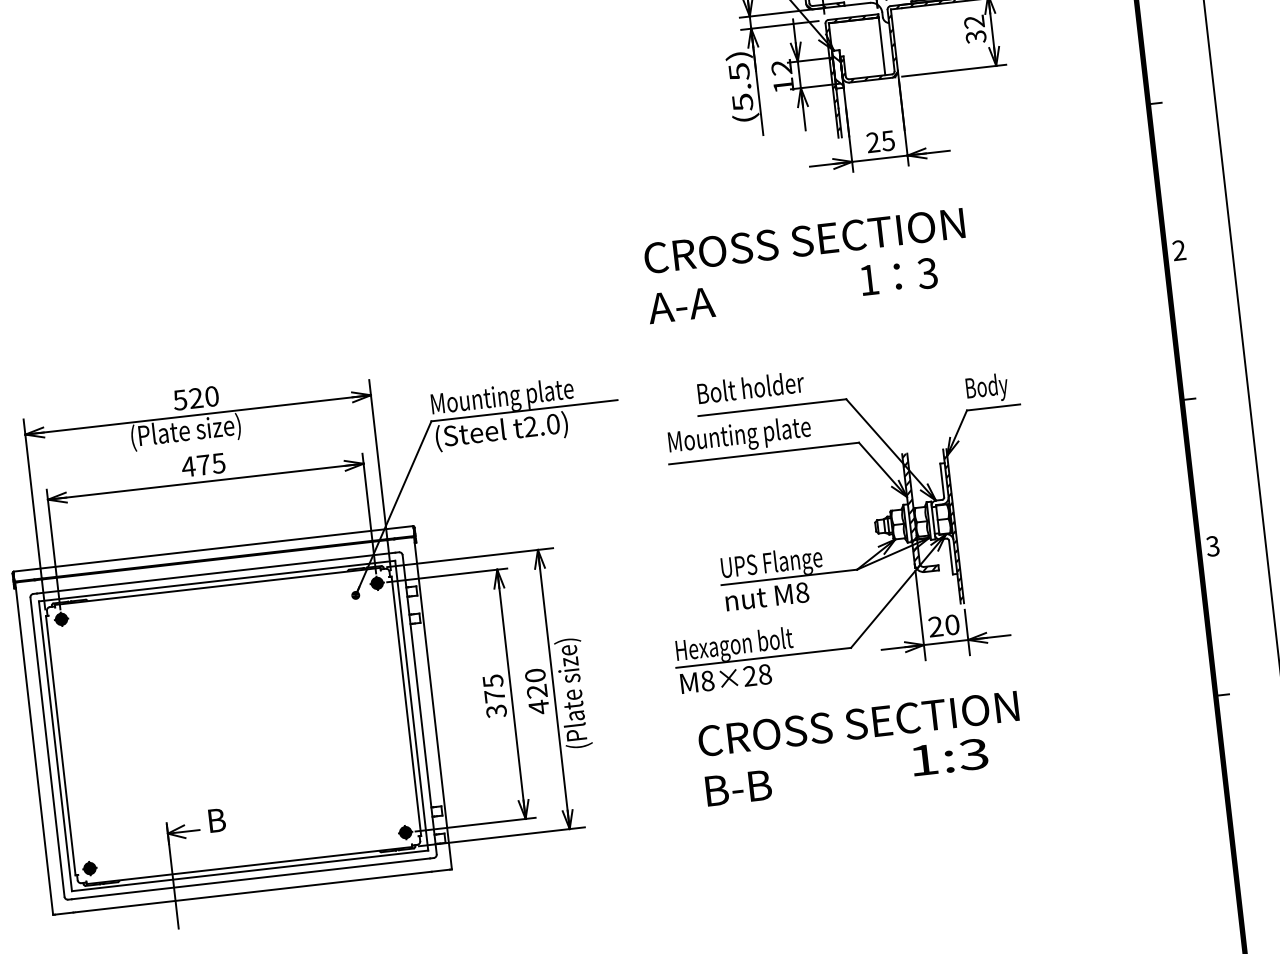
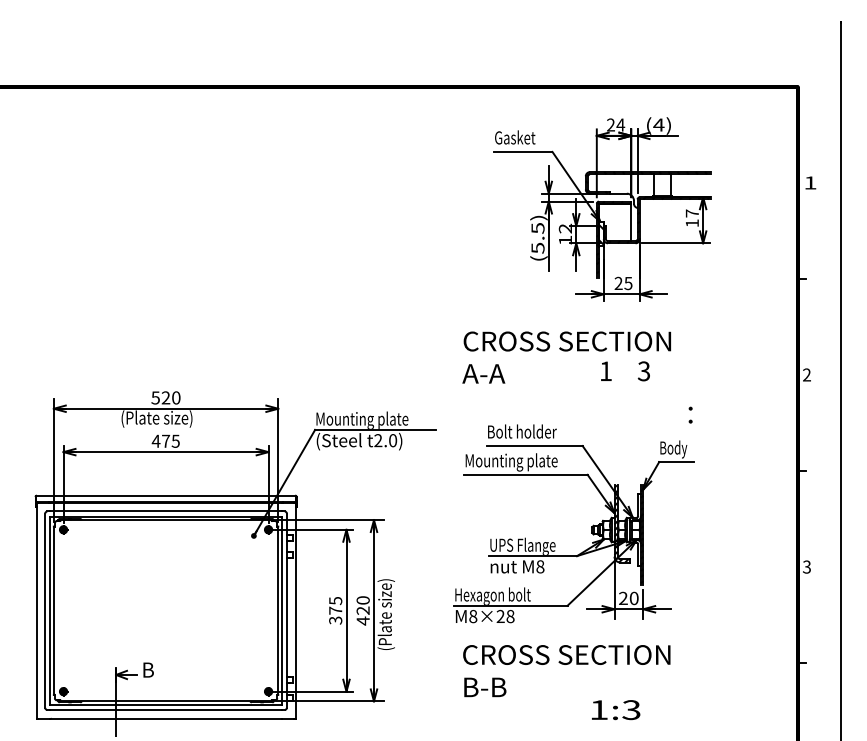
text: (973, 29) -> (691, 218), 32 -> 17
text: (897, 275) -> (690, 414), moved
text: (950, 757) -> (616, 710), moved

